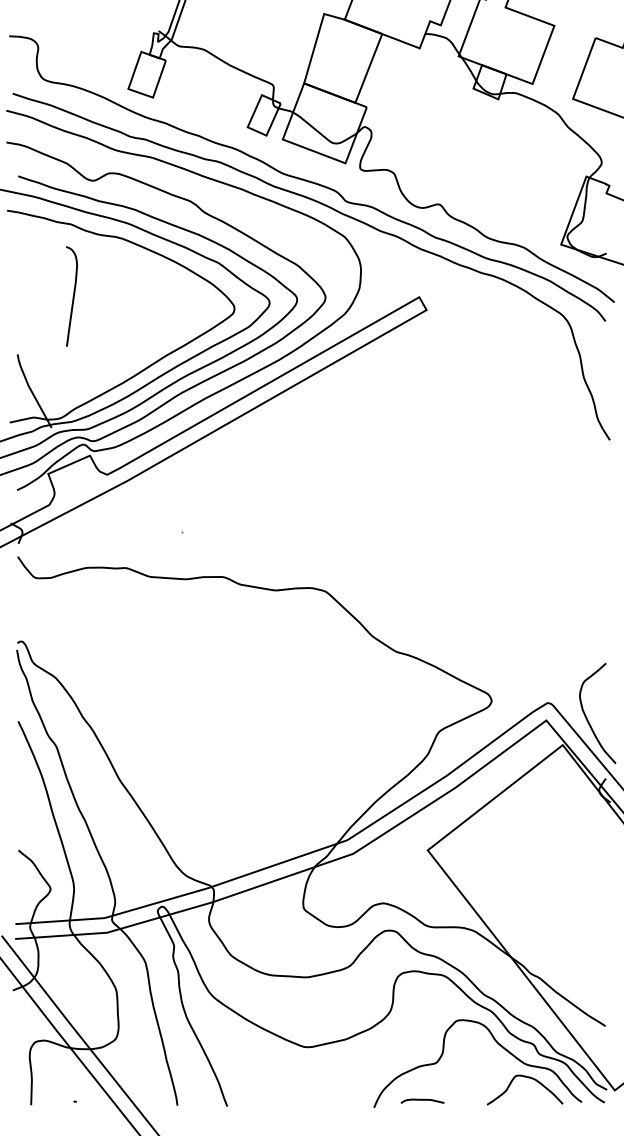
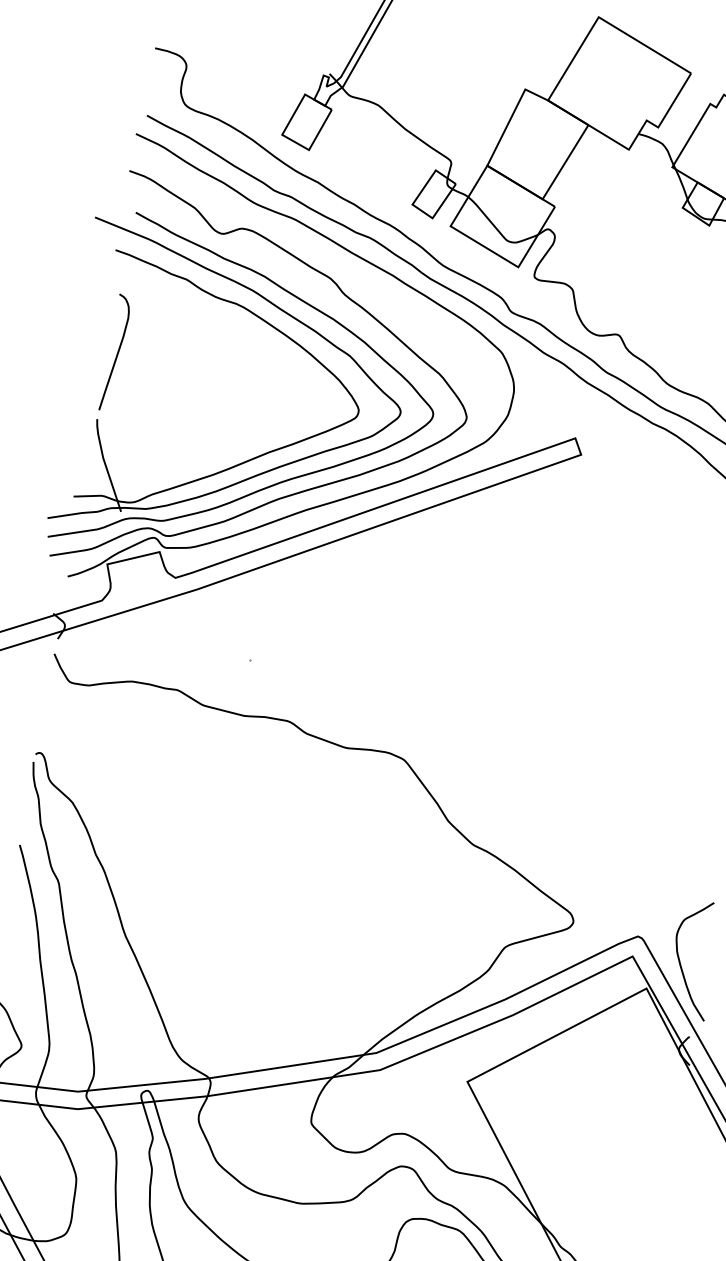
curve: (72, 296) -> (116, 353), moved

